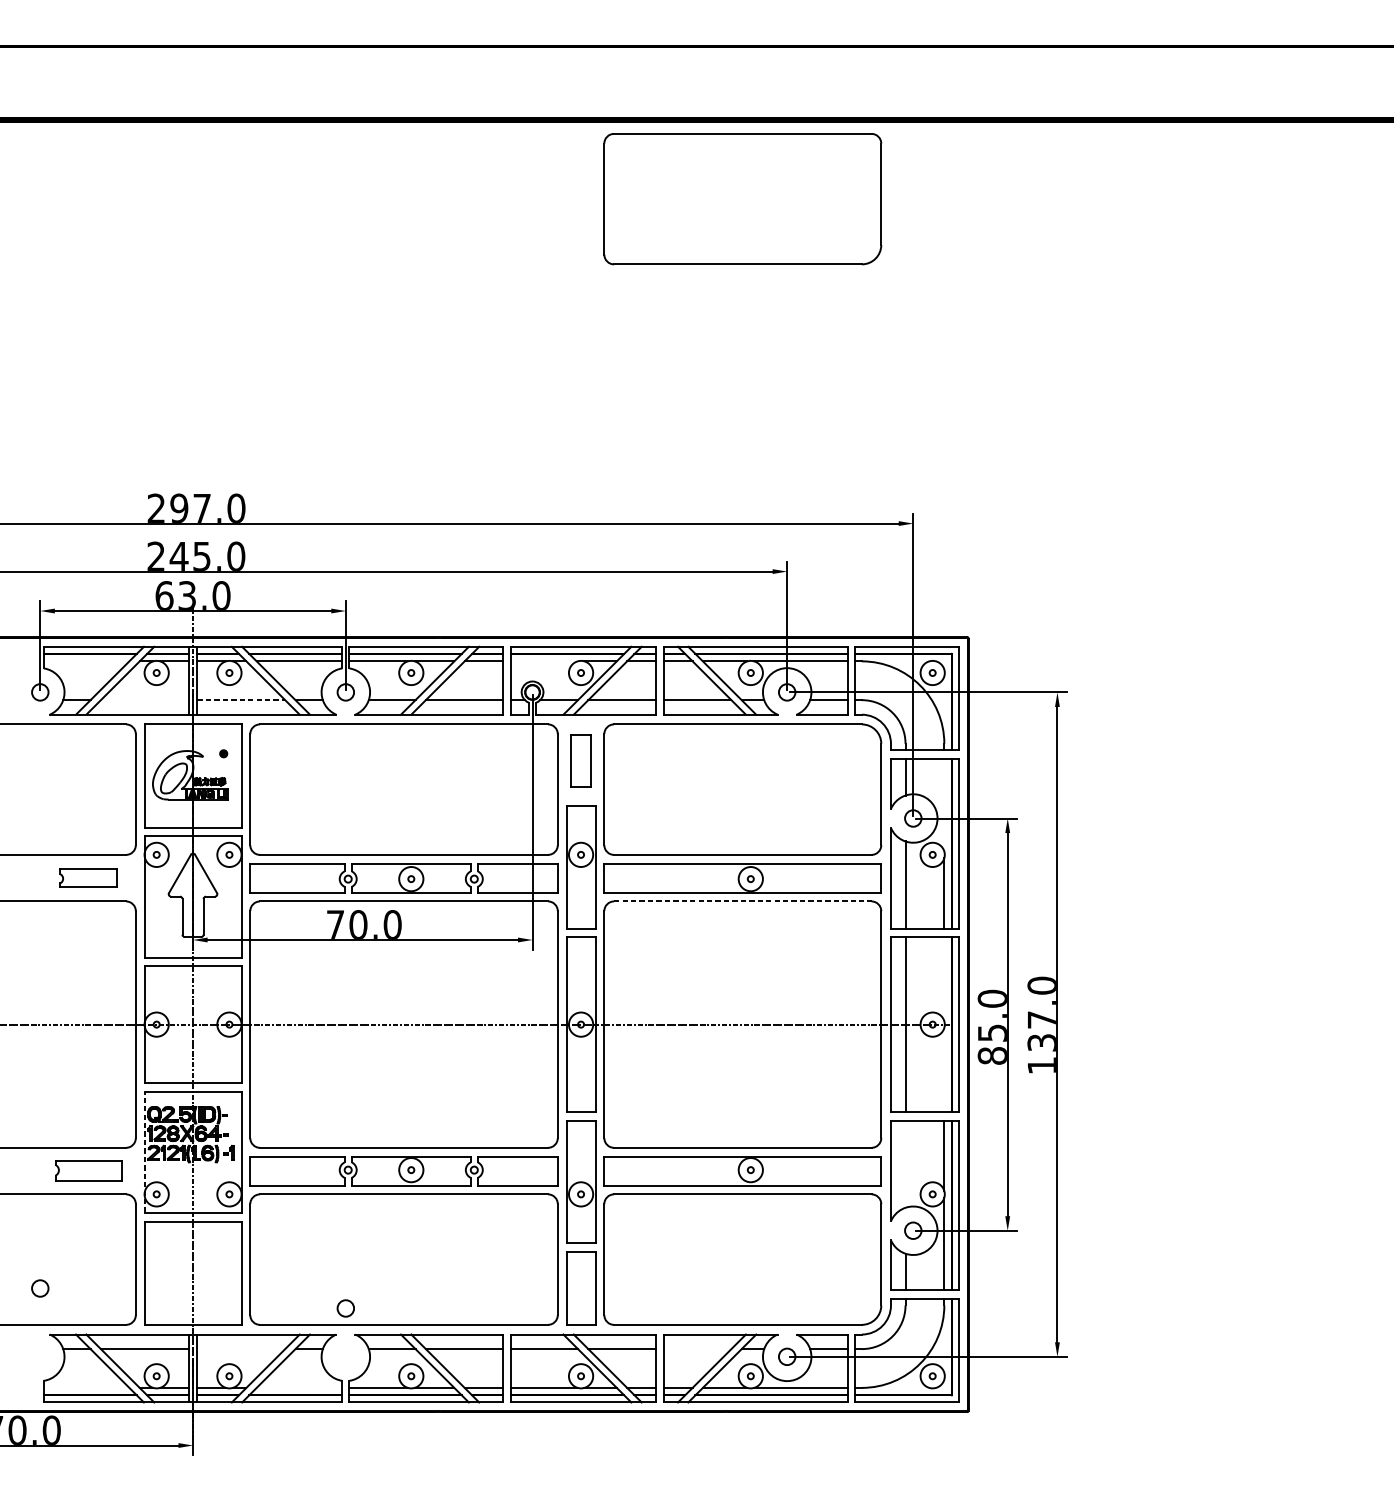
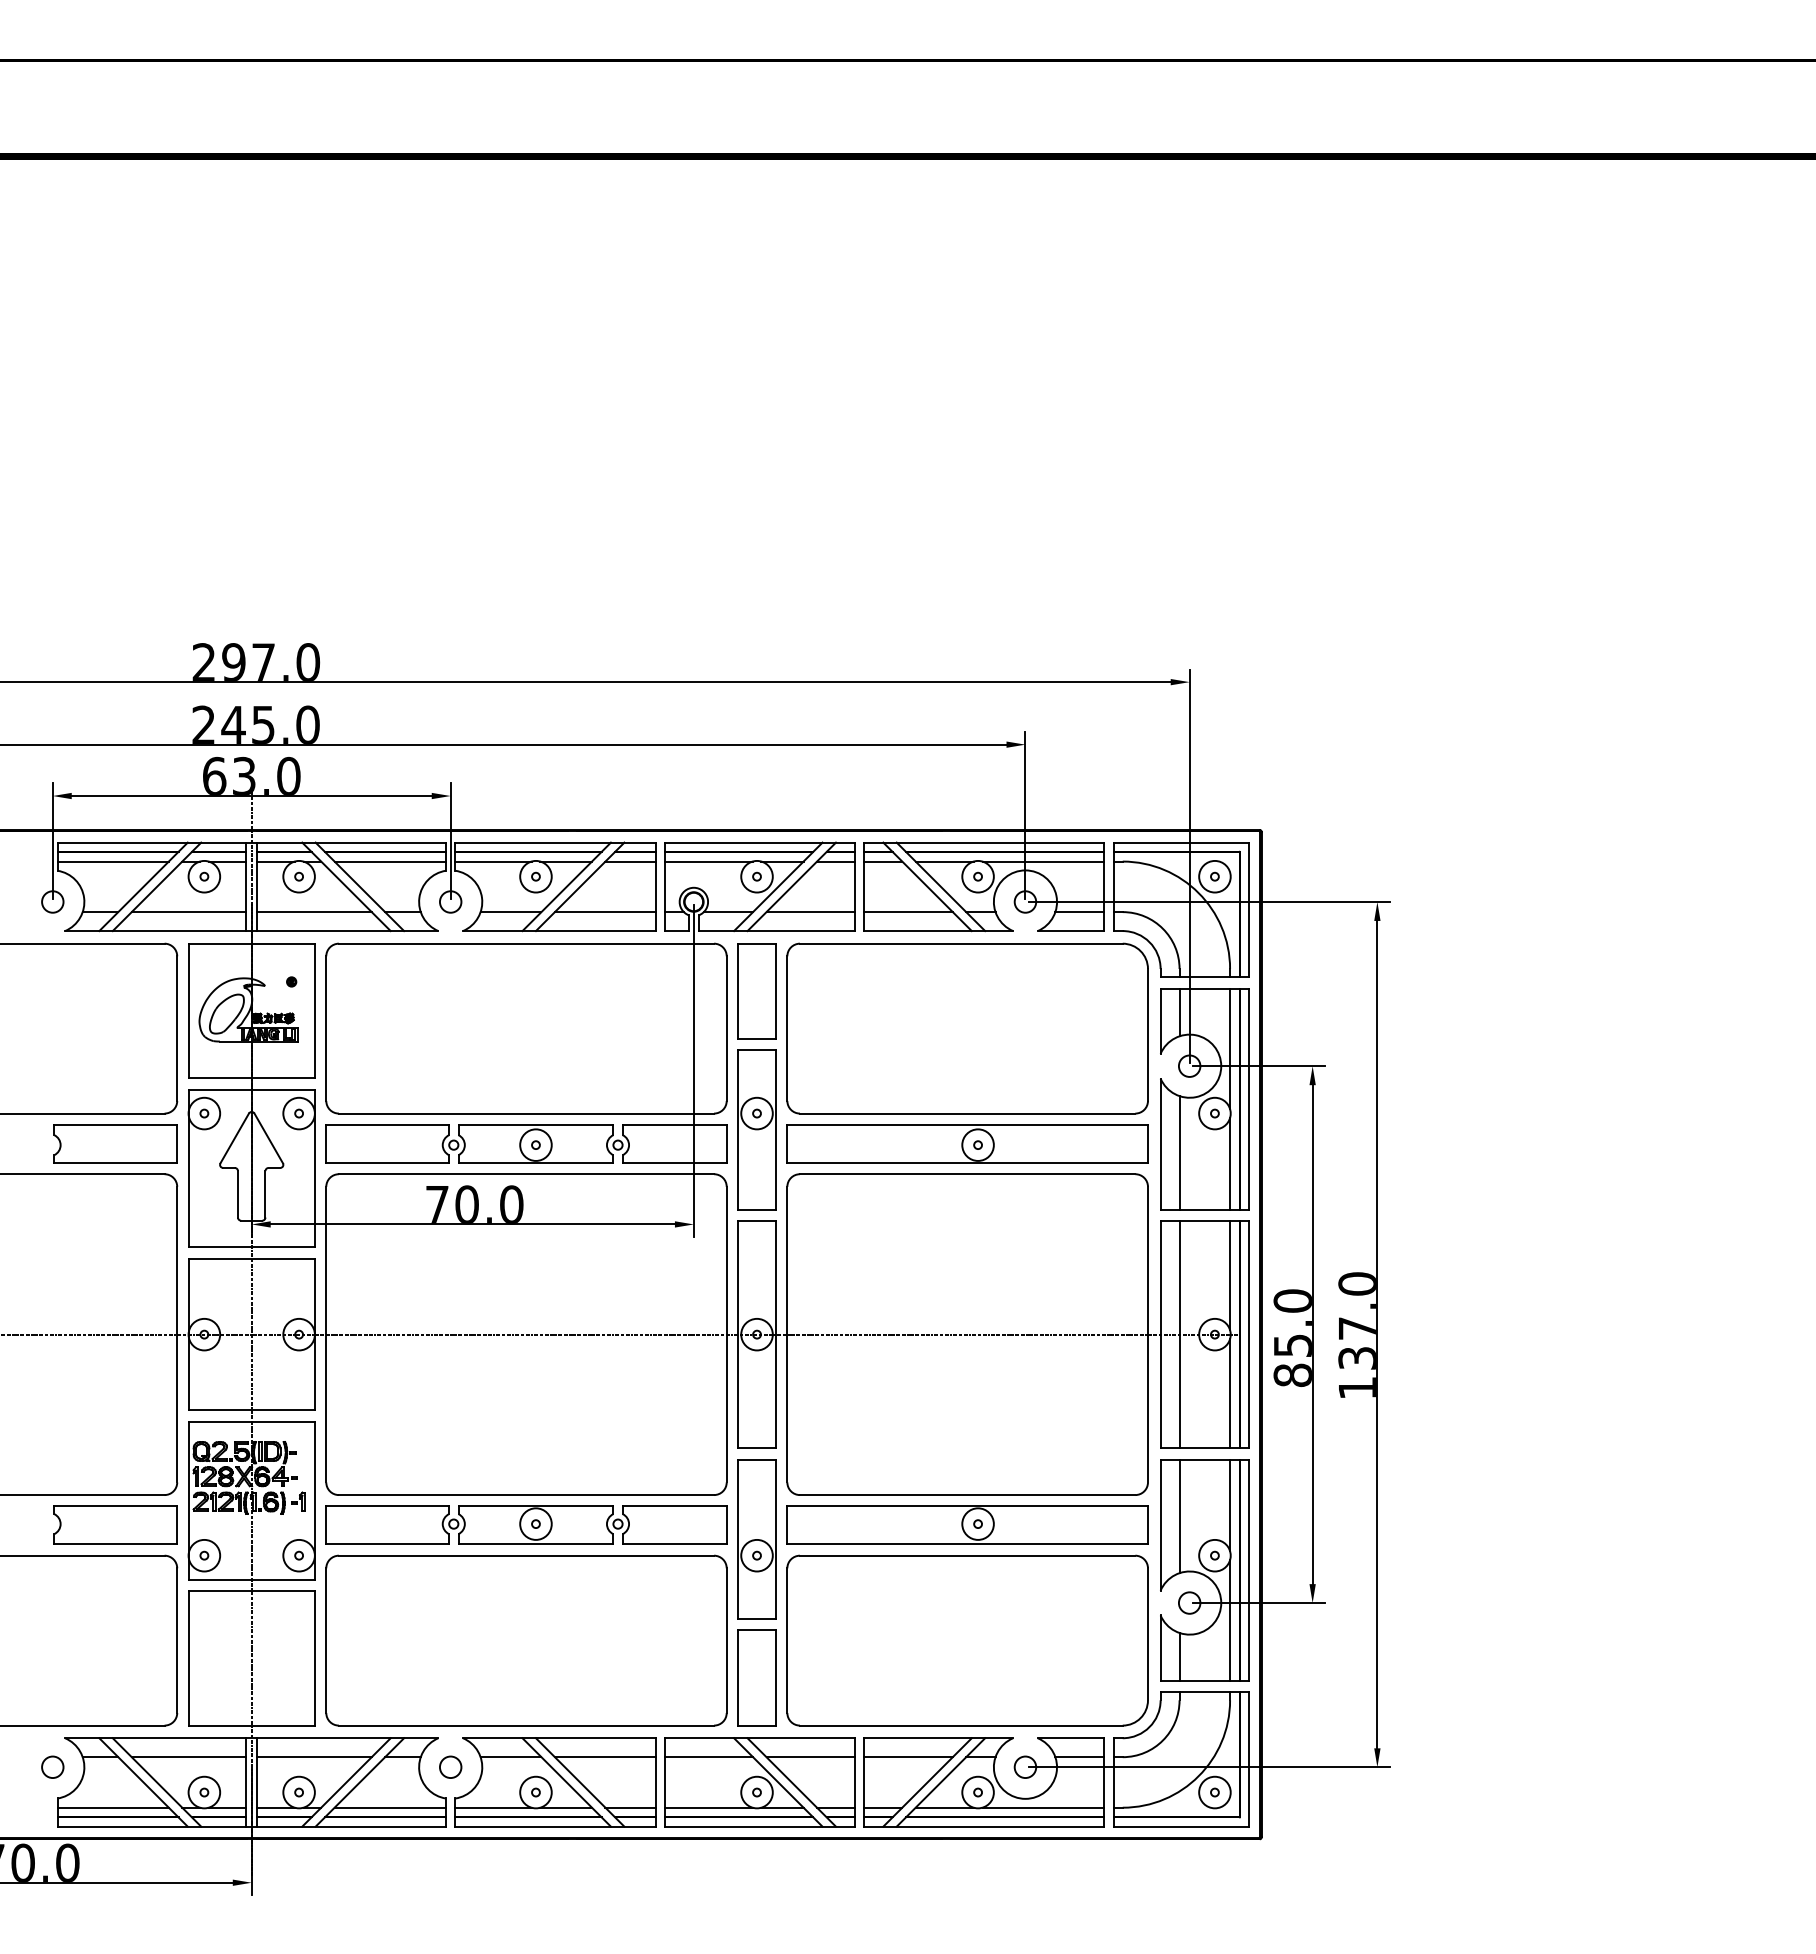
part: (742, 199) -> (967, 259), removed
line: (86, 661) -> (112, 861), added
line: (543, 661) -> (708, 861), added
line: (144, 700) -> (188, 912), added
line: (242, 700) -> (315, 912), dashed -> solid
part: (580, 761) -> (756, 991), size x1.43
line: (944, 804) -> (1230, 1048), added
part: (88, 877) -> (115, 1143), size x1.67
line: (742, 901) -> (967, 1174), dashed -> solid
line: (944, 979) -> (1230, 1275), added
line: (944, 1069) -> (1230, 1393), added
line: (144, 1151) -> (188, 1500), dashed -> solid
line: (905, 1164) -> (1179, 1516), added
part: (88, 1170) -> (115, 1524), size x1.43
circle: (40, 1287) -> (52, 1766), moved
circle: (345, 1307) -> (450, 1766), moved
line: (241, 1349) -> (314, 1757), added
line: (697, 1349) -> (908, 1757), added
line: (86, 1387) -> (112, 1807), added
line: (298, 1387) -> (389, 1807), added

